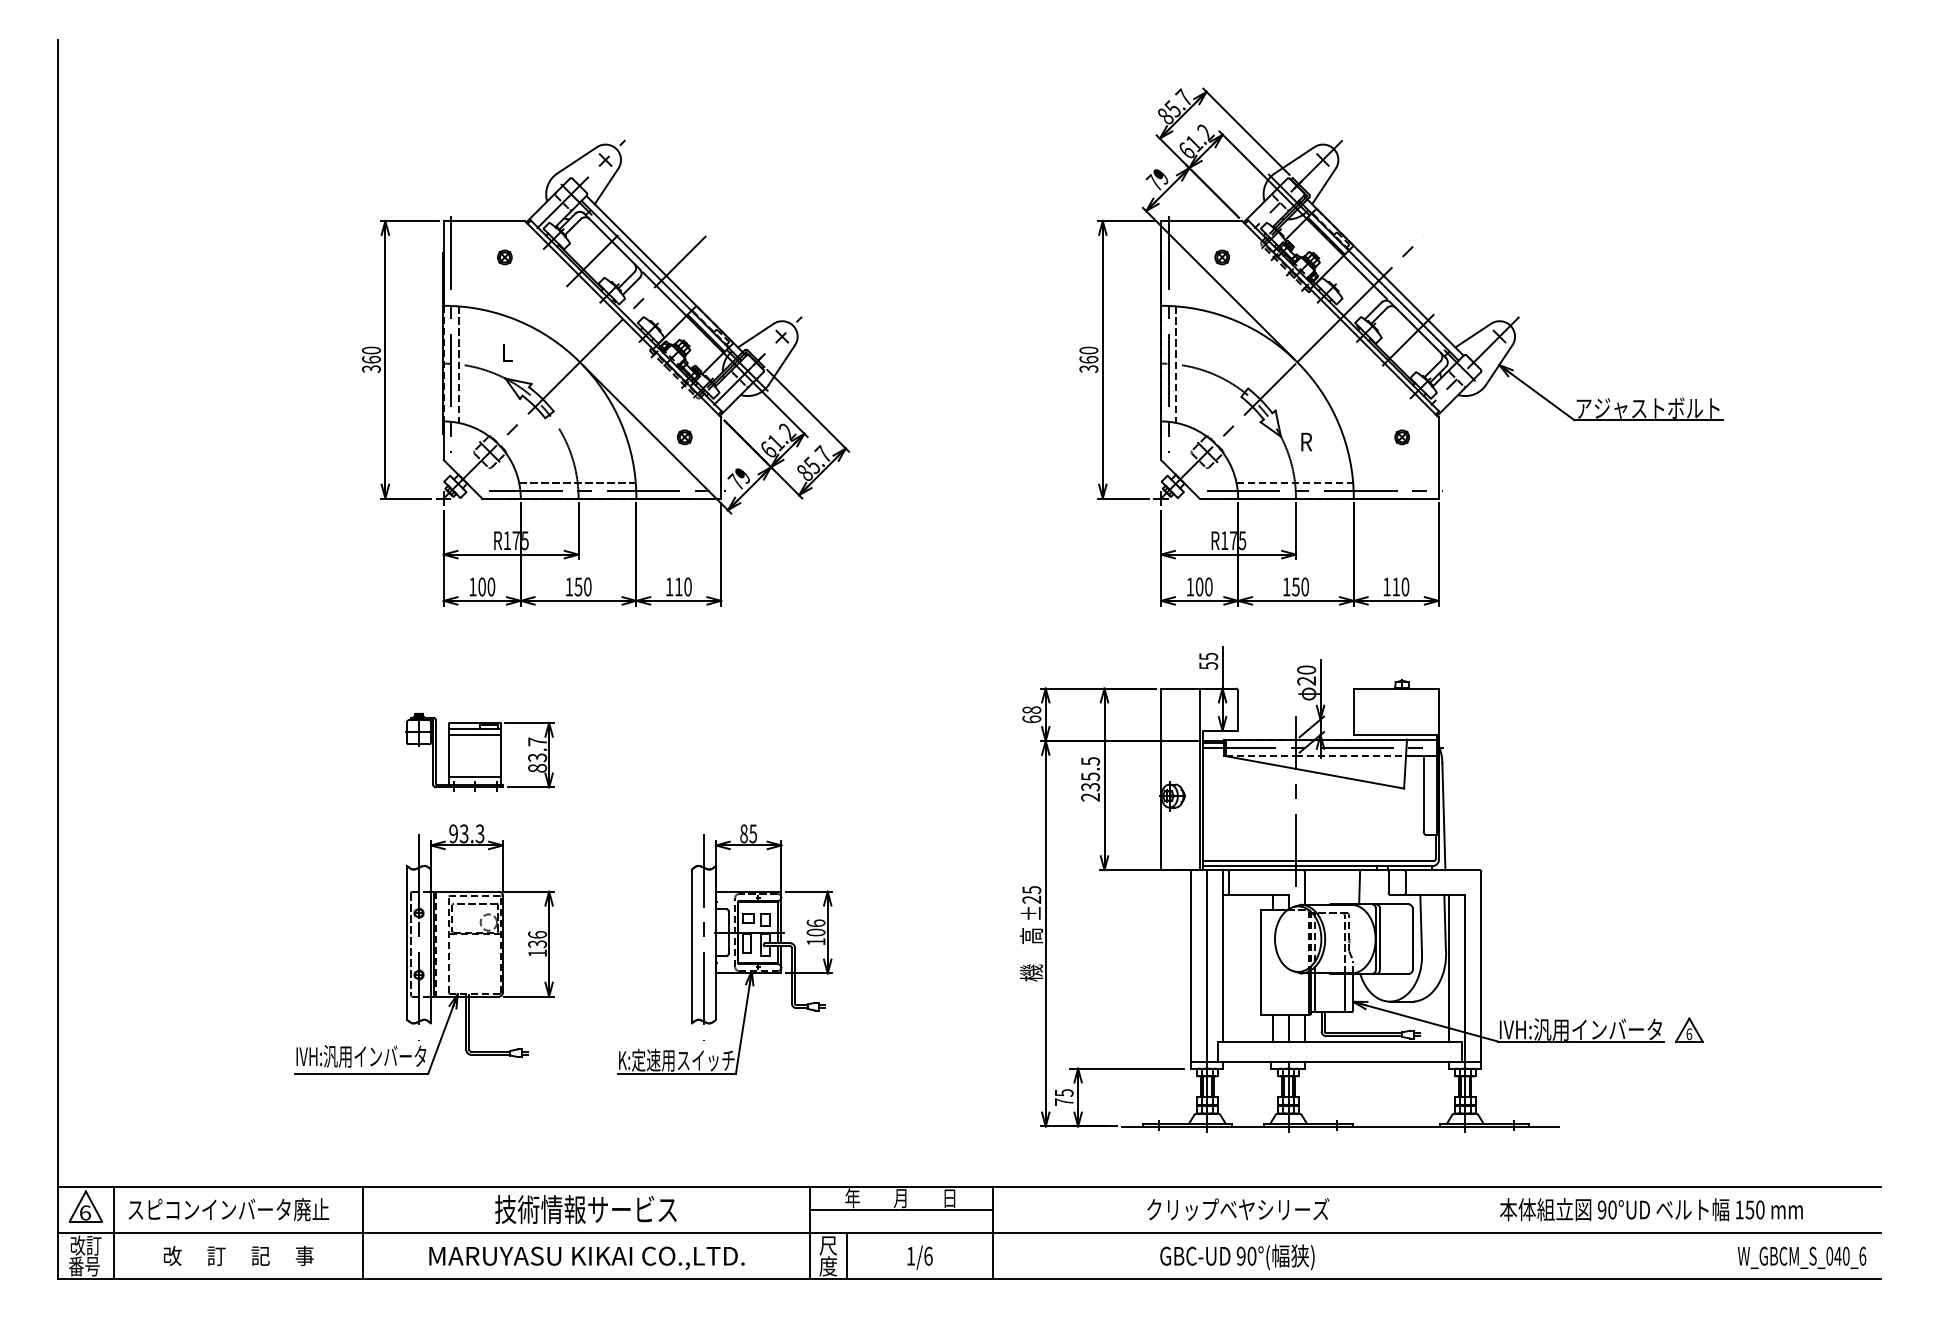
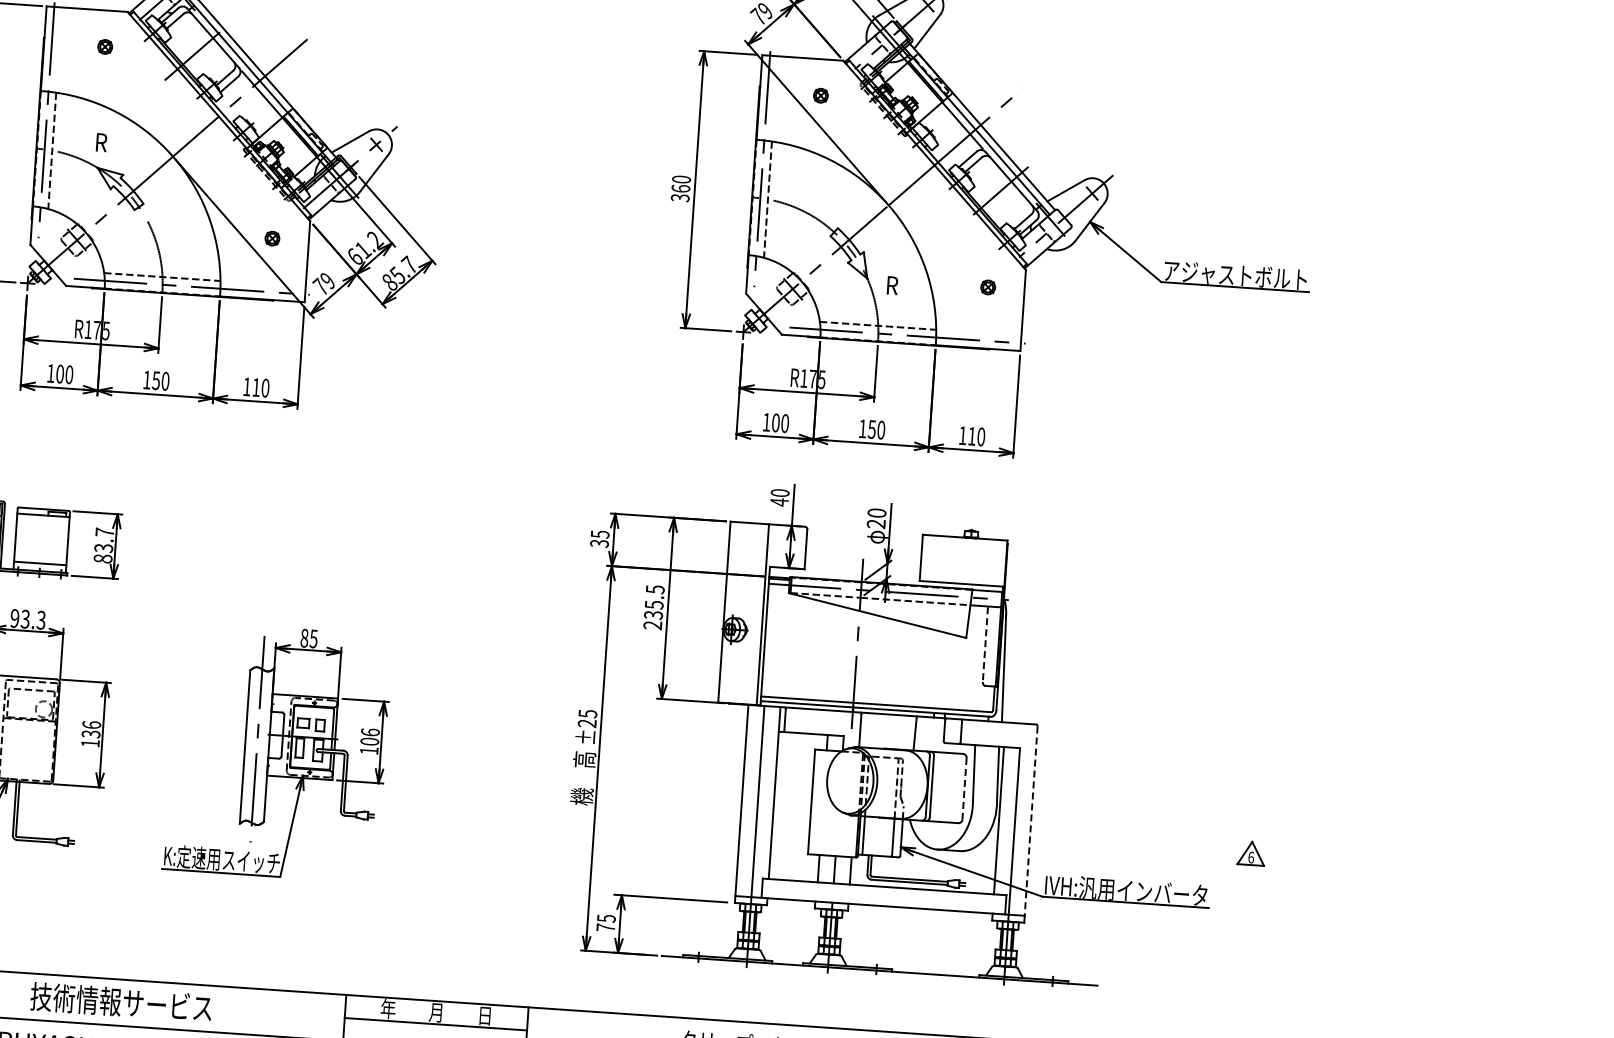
text: (507, 353) -> (101, 142), L -> R
text: (1208, 661) -> (779, 497), 55 -> 40
text: (1031, 714) -> (599, 538), 68 -> 35
line: (474, 735) -> (42, 521), removed
line: (1423, 794) -> (985, 645), solid -> dashed
line: (1412, 939) -> (964, 789), solid -> dashed
line: (1481, 966) -> (1031, 820), solid -> dashed
part: (1689, 1029) -> (1251, 852), moved

